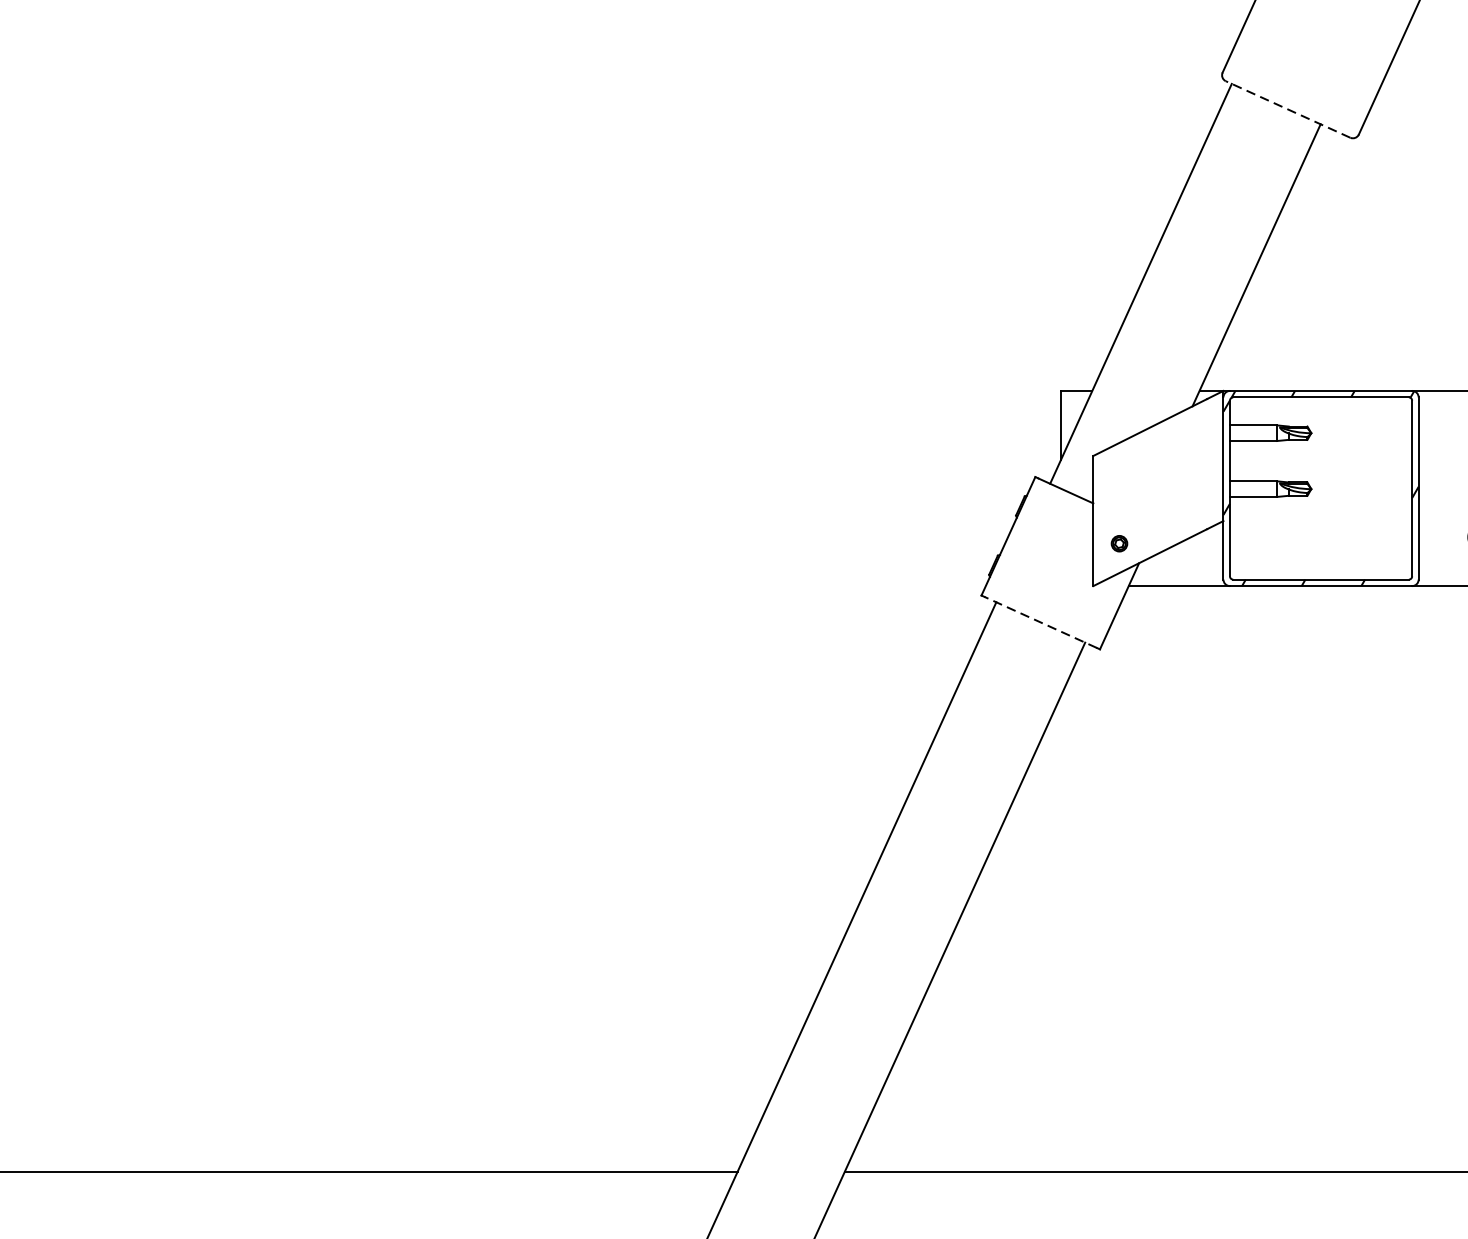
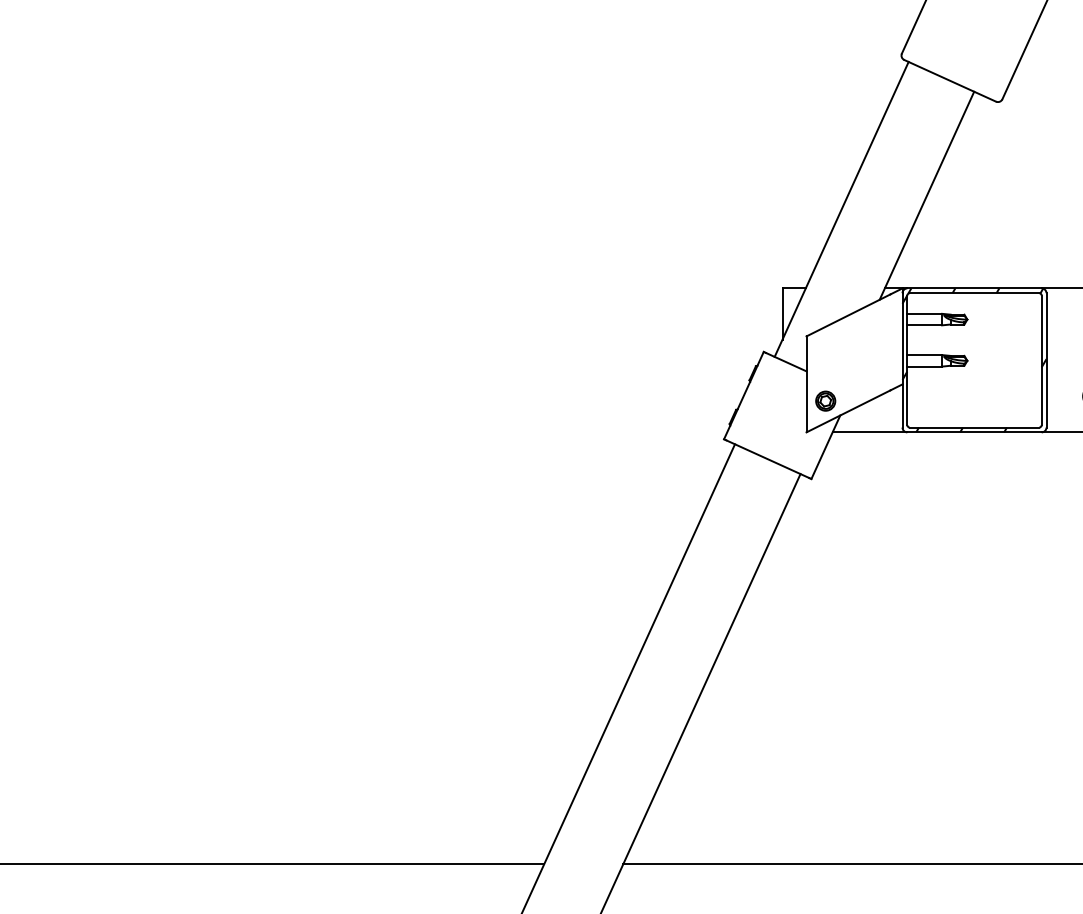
line: (1287, 109) -> (949, 80), dashed -> solid
part: (1119, 542) -> (825, 400), size x1.67
line: (1040, 622) -> (767, 459), dashed -> solid

